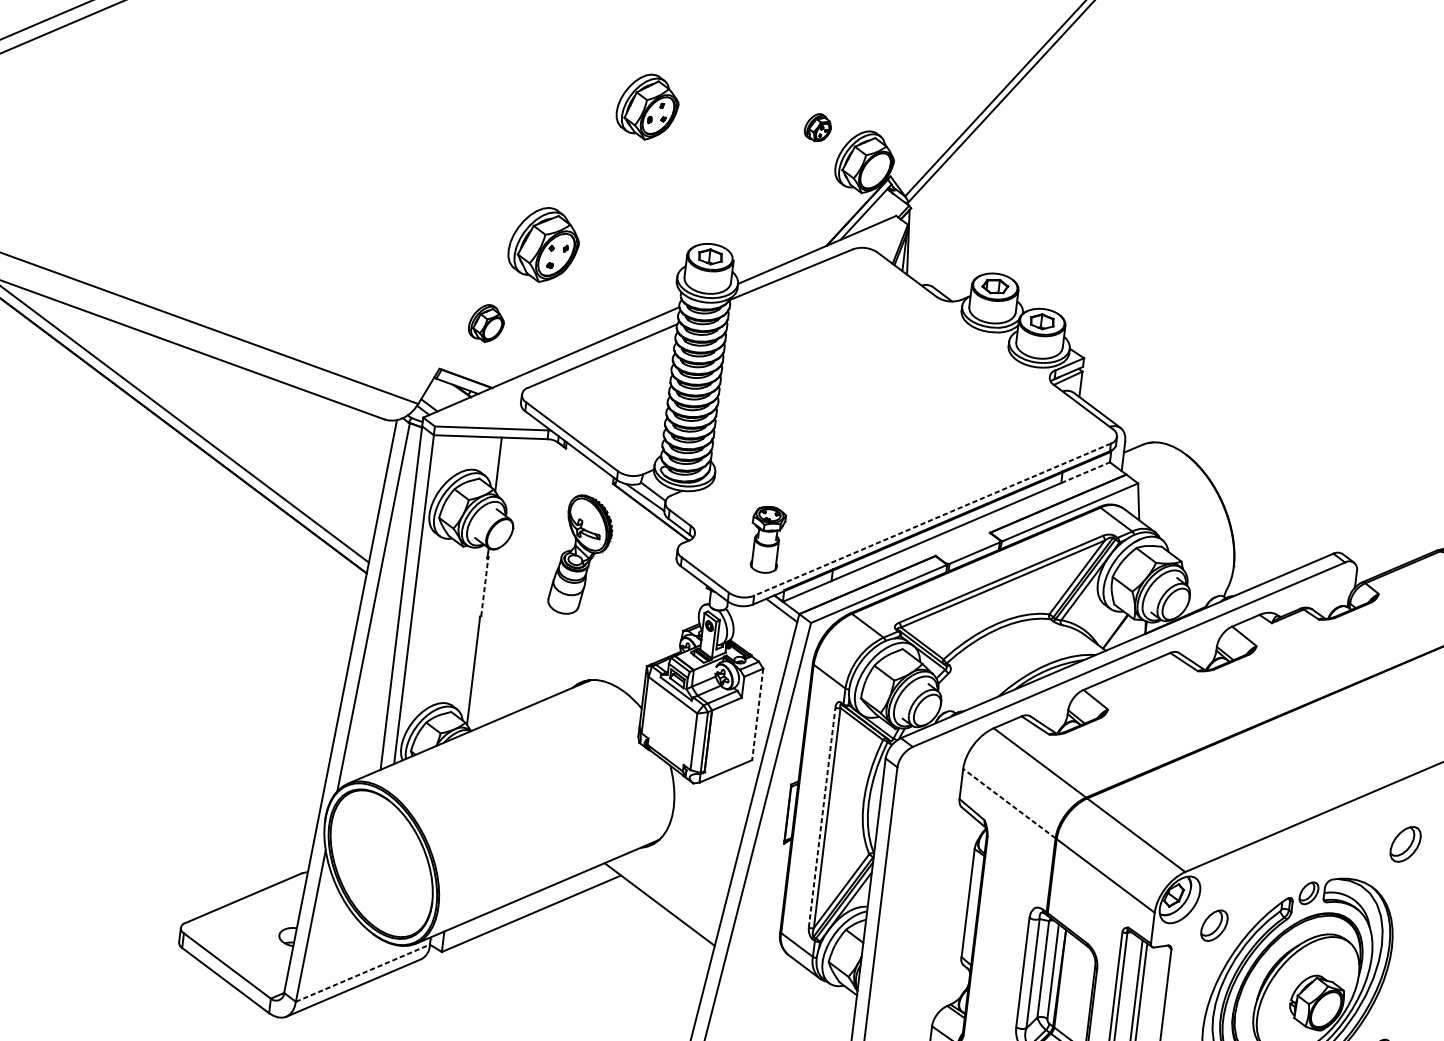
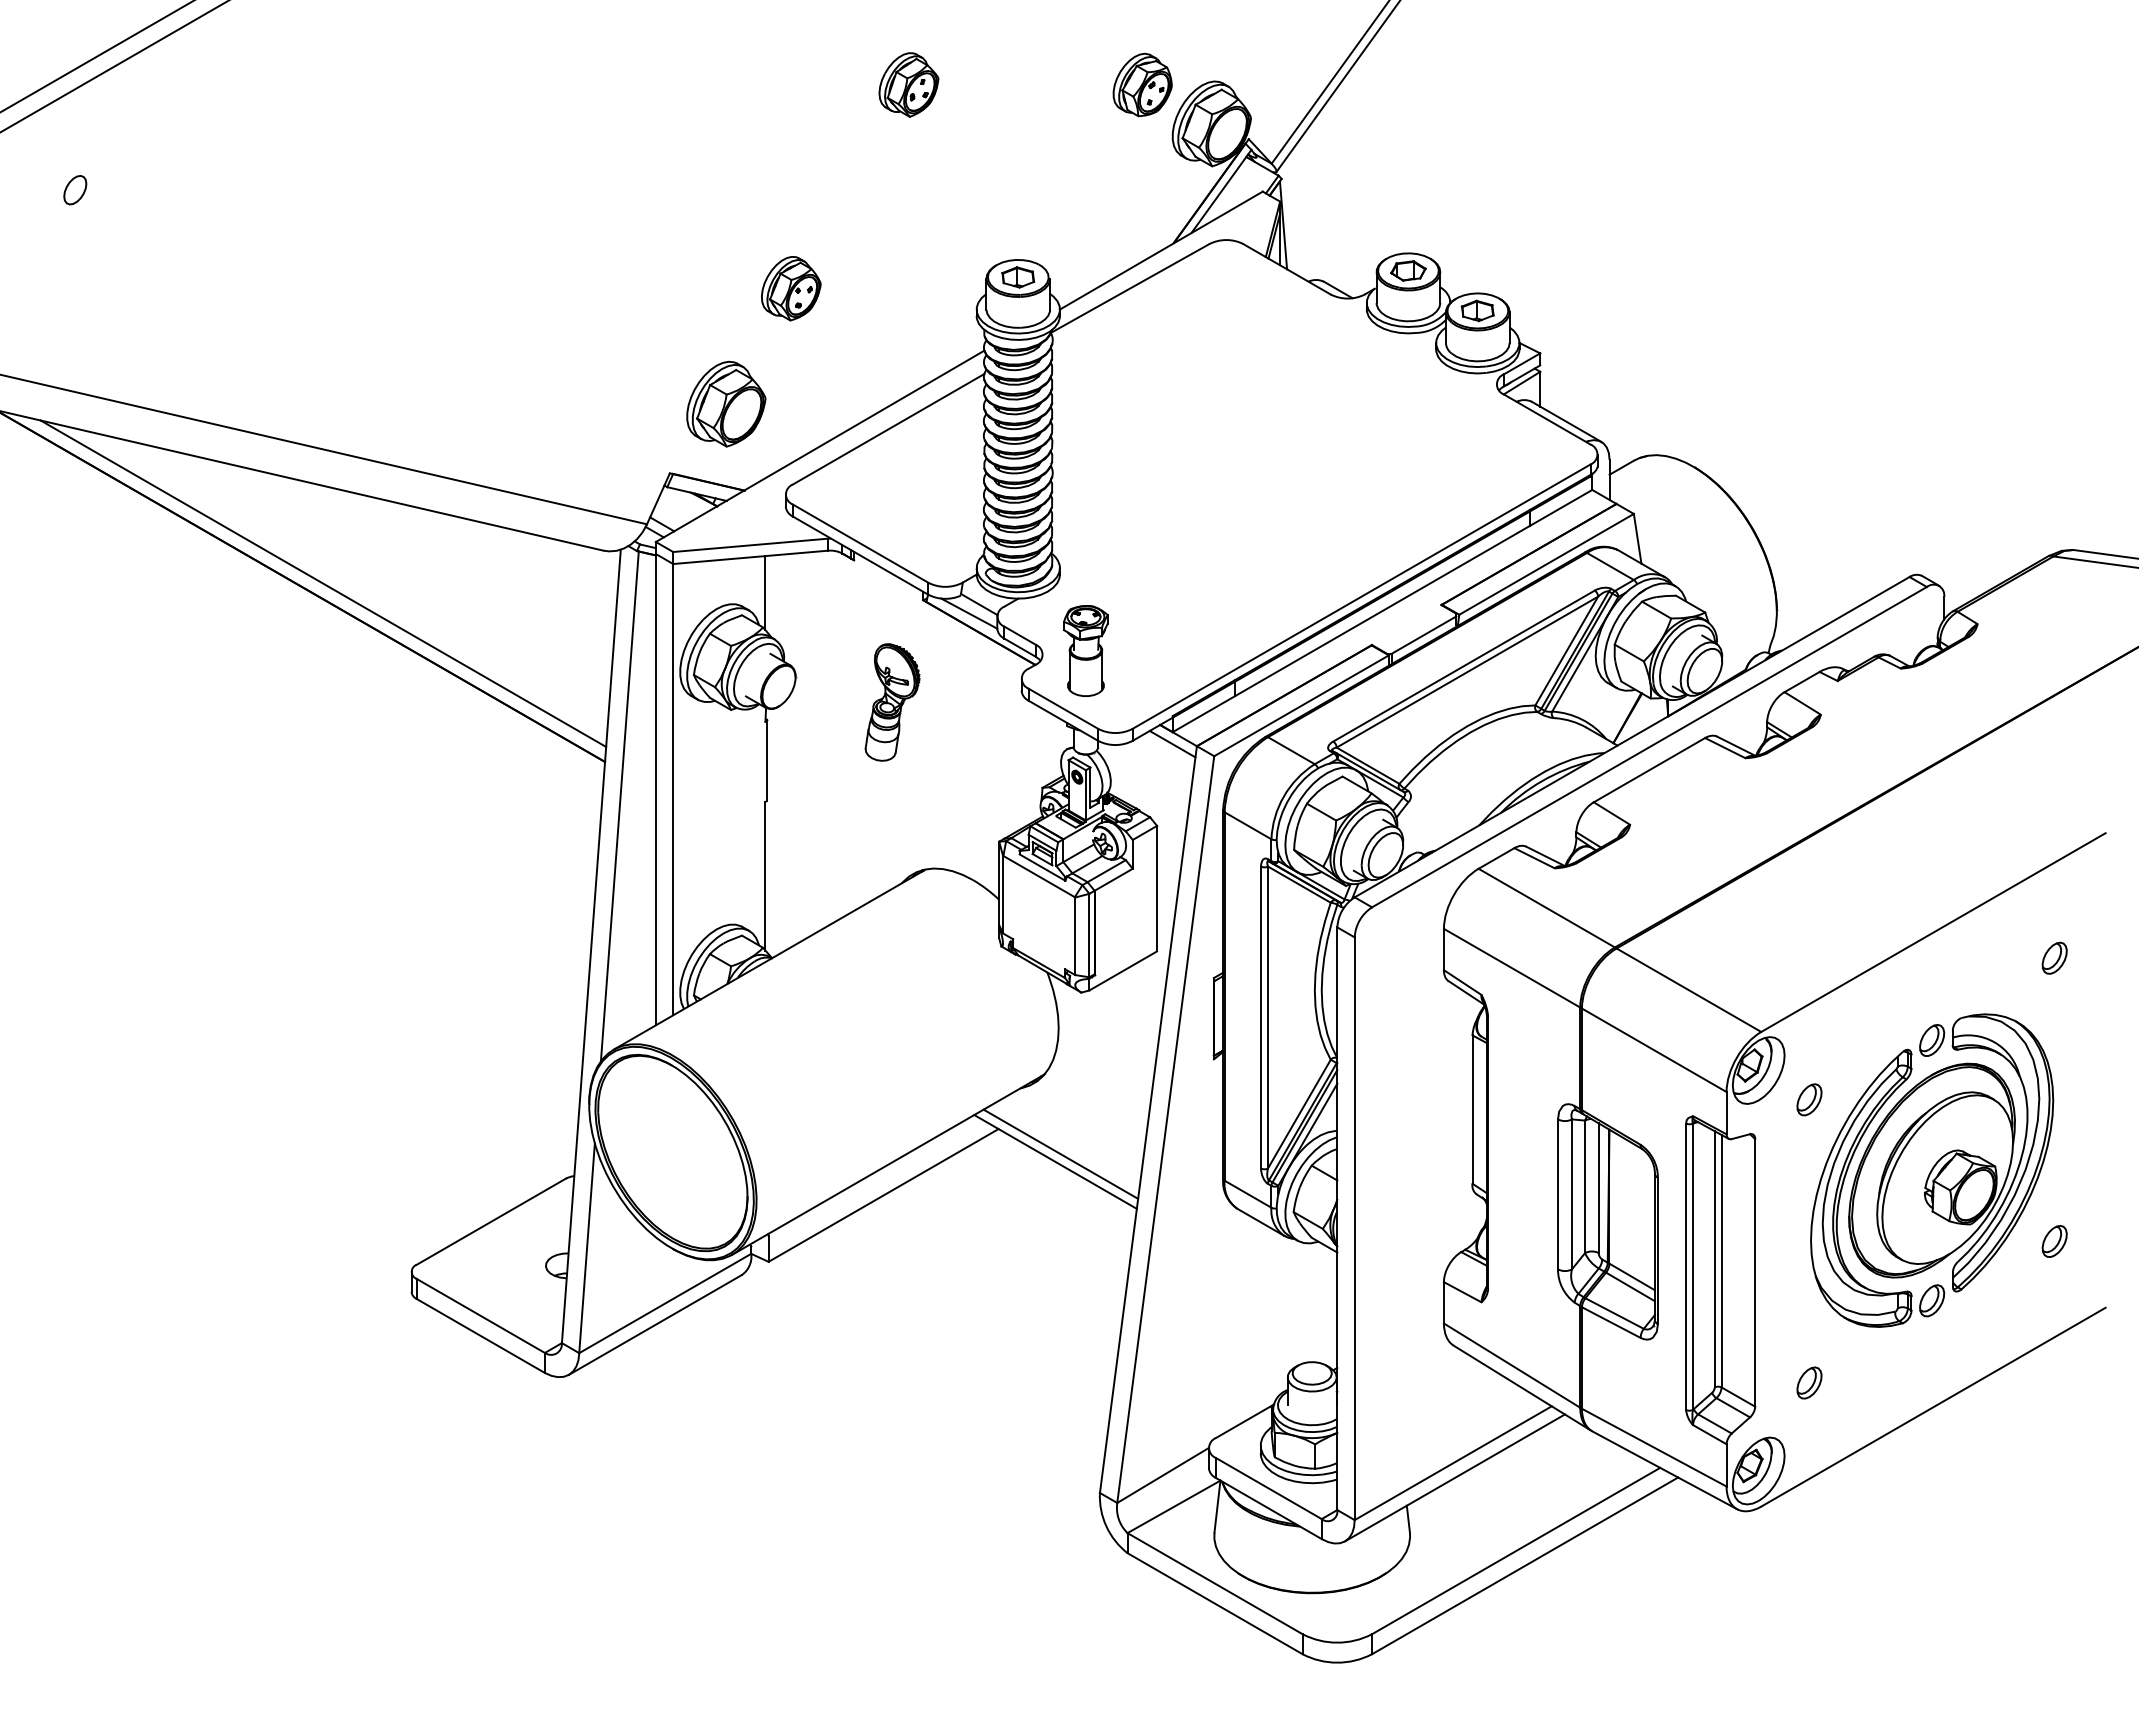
part: (647, 106) -> (908, 84), size x0.71
part: (31, 110) -> (75, 190), added
part: (818, 127) -> (1142, 84), size x1.67
part: (544, 244) -> (791, 288), size x0.62
part: (486, 323) -> (726, 403), size x1.67
line: (1085, 472) -> (1561, 507), dashed -> solid
line: (932, 519) -> (1361, 596), dashed -> solid
part: (766, 539) -> (1085, 650), moved
part: (581, 555) -> (892, 702), size x0.71
line: (484, 586) -> (766, 760), dashed -> solid
line: (758, 714) -> (1157, 888), dashed -> solid
line: (1009, 803) -> (1512, 968), dashed -> solid
line: (822, 817) -> (1261, 1017), dashed -> solid
part: (1405, 843) -> (2054, 957), size x0.62
line: (664, 898) -> (1060, 1153), added
part: (1214, 925) -> (1809, 1099), size x0.71
line: (363, 973) -> (665, 1303), dashed -> solid

